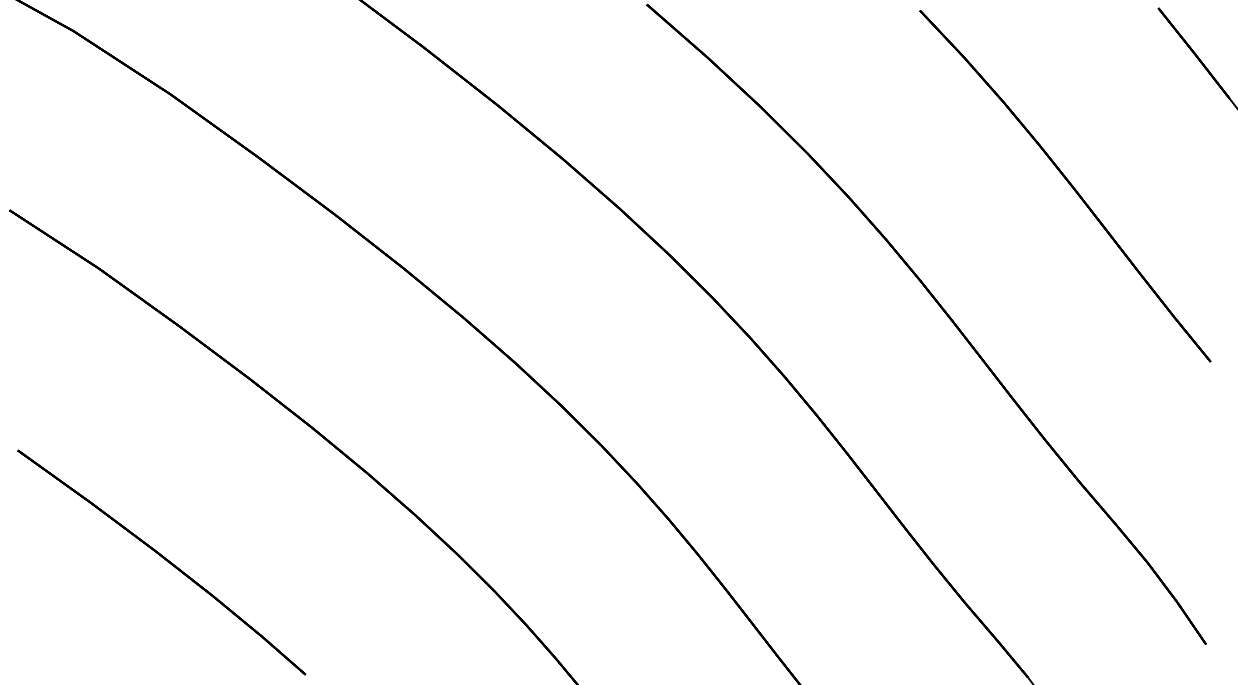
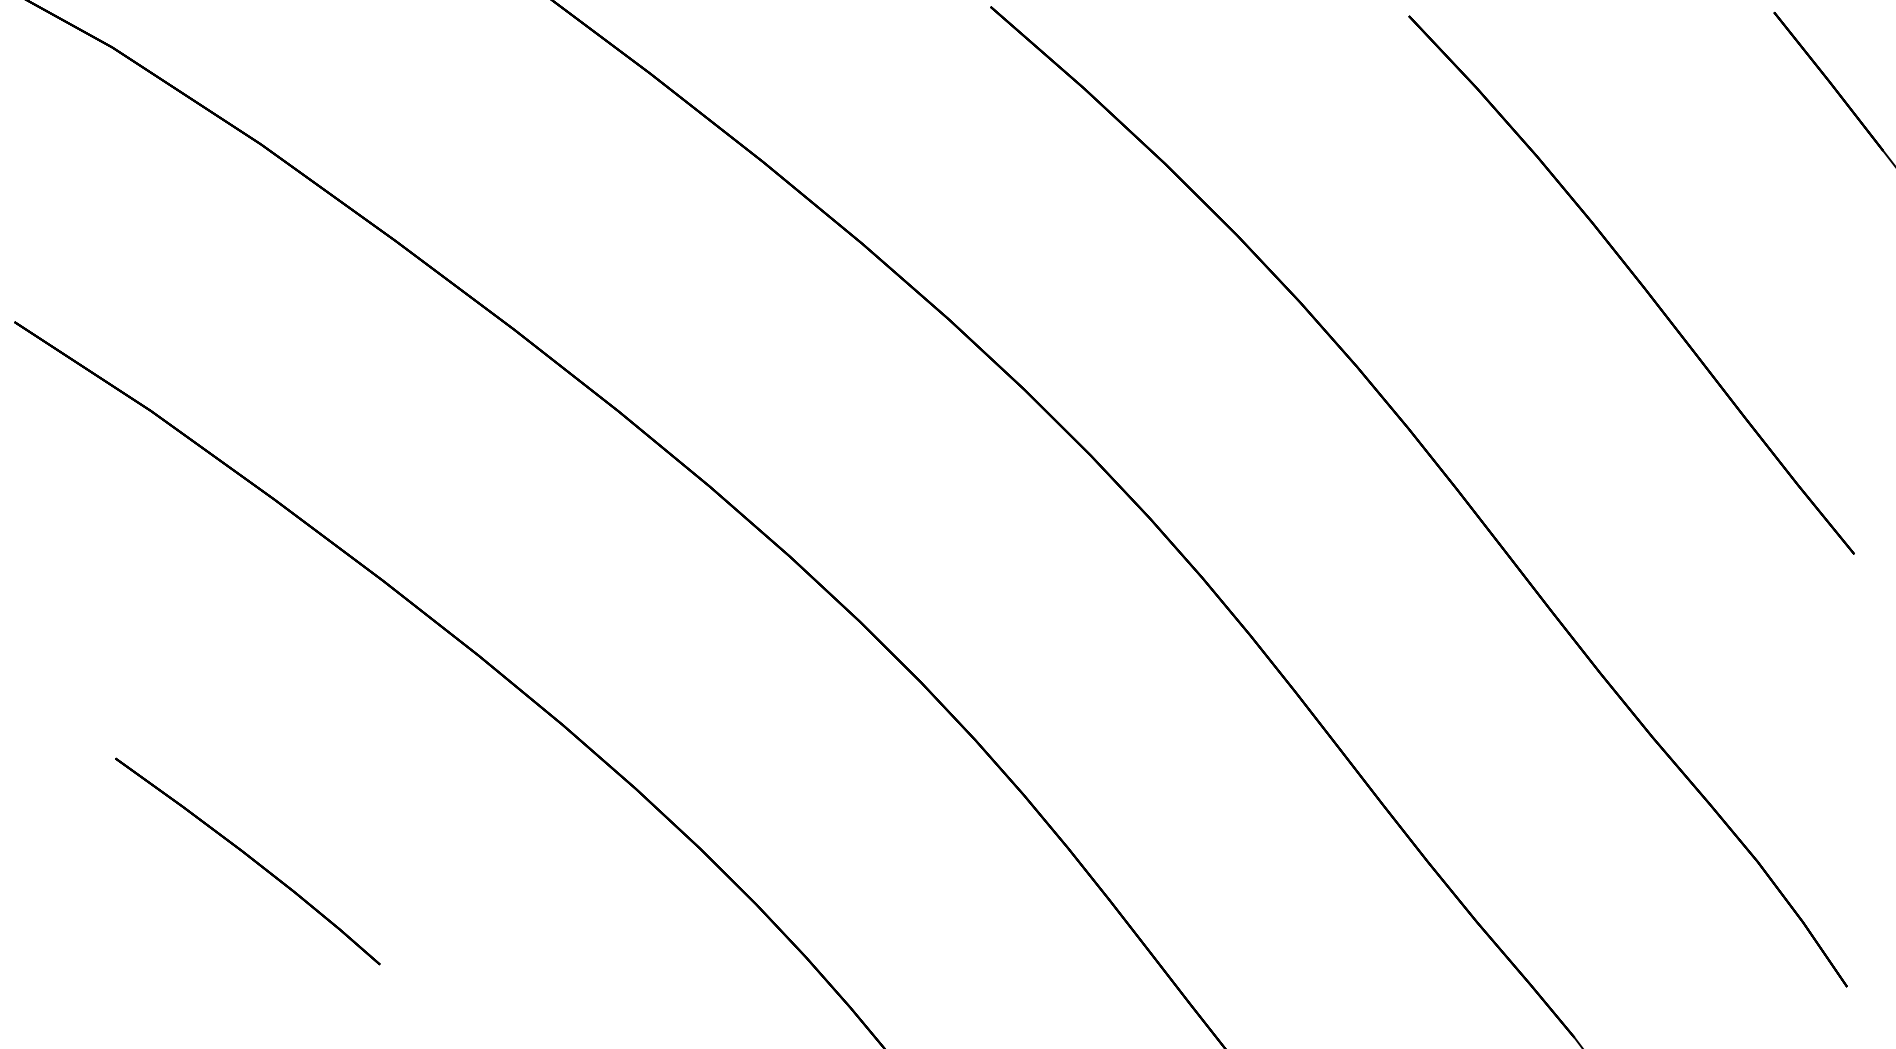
part: (161, 562) -> (247, 861), size x0.6

